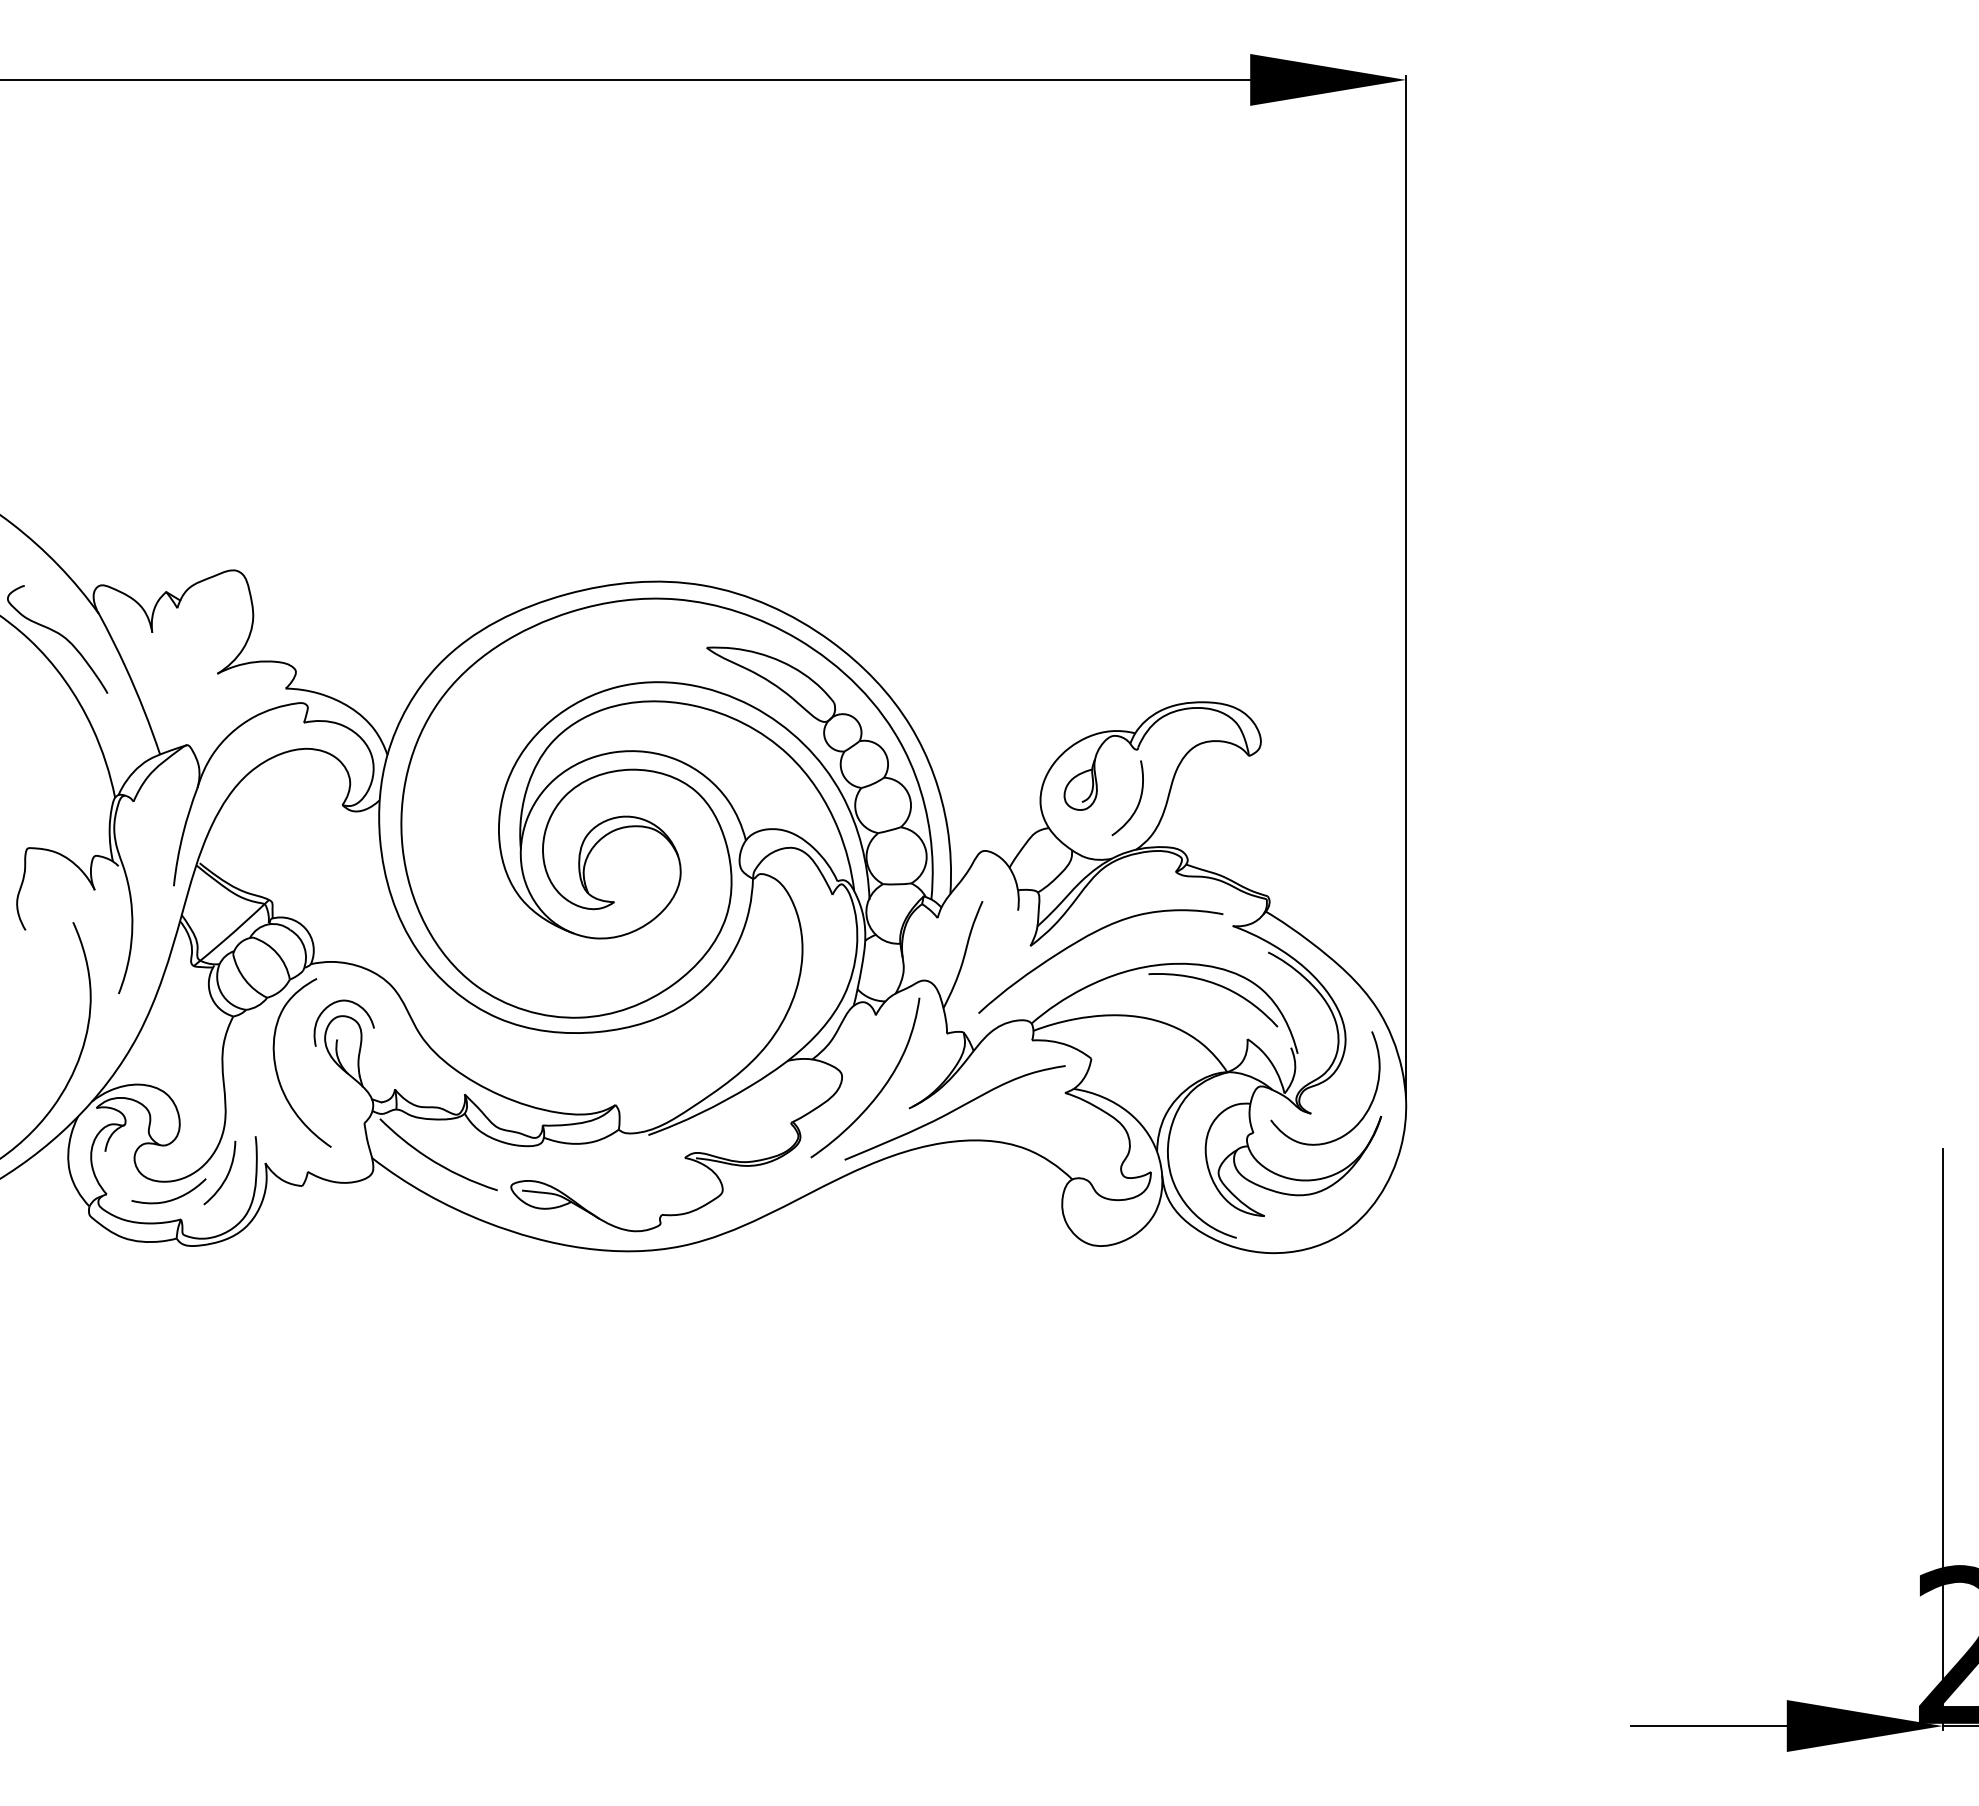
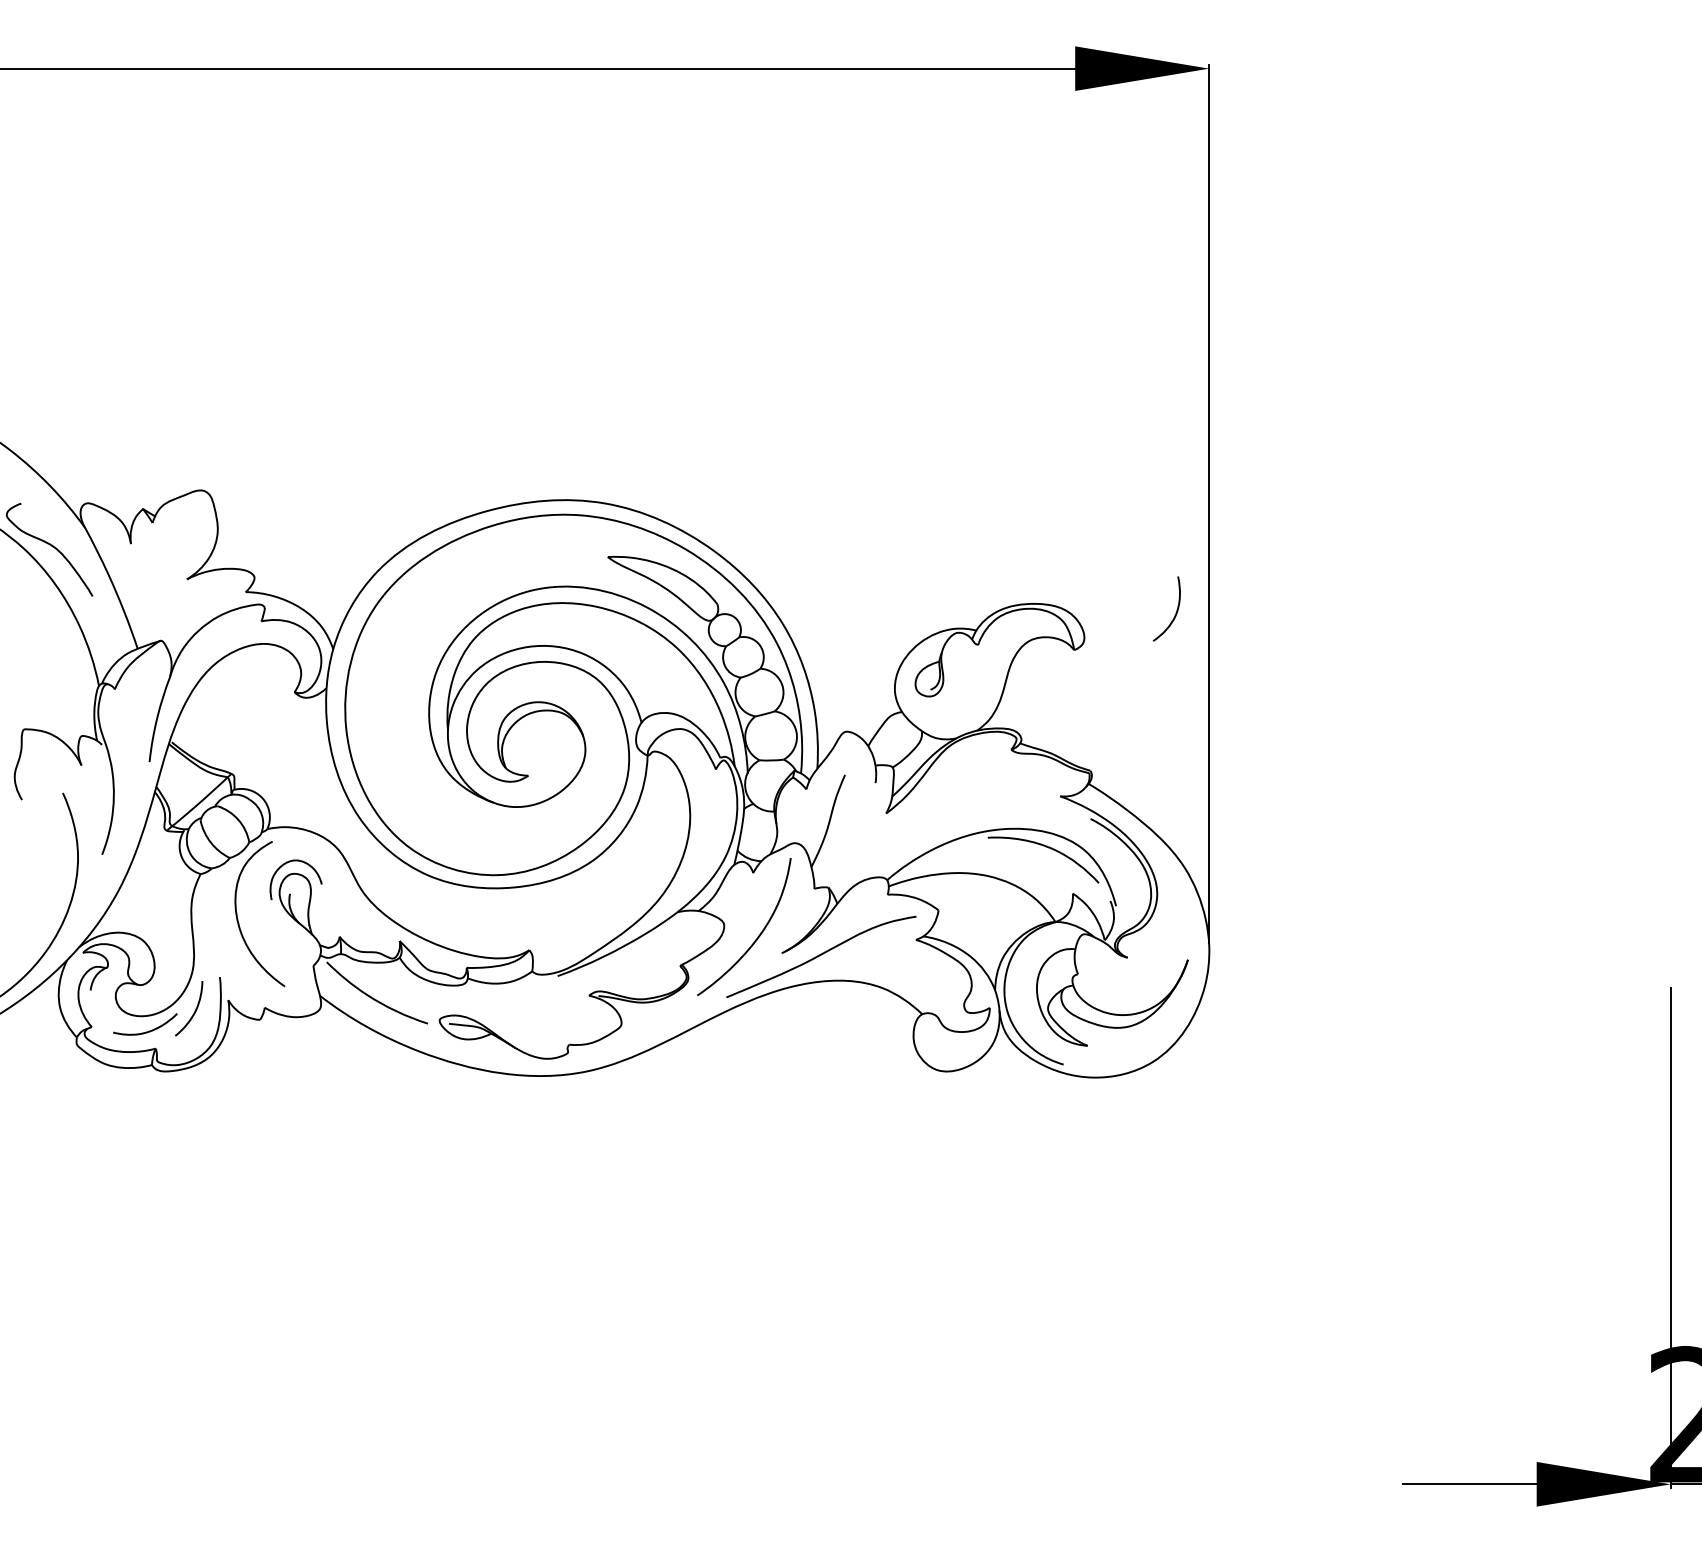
curve: (1138, 801) -> (1176, 611), moved
curve: (1085, 938) -> (933, 807), removed
curve: (1364, 1113) -> (1173, 957), removed

